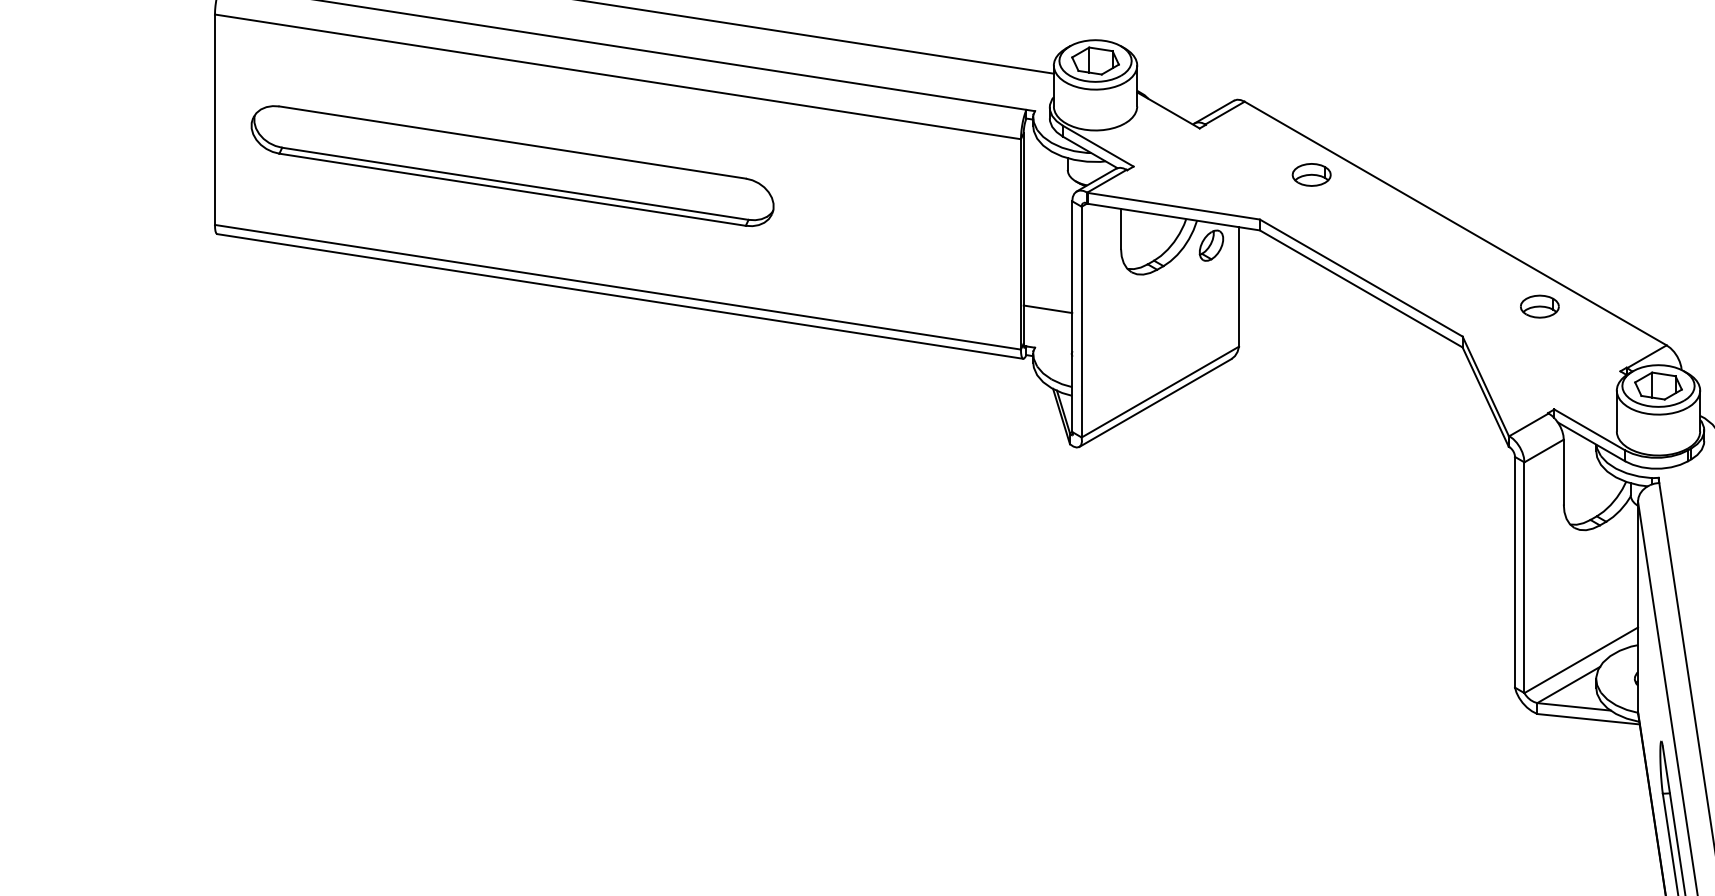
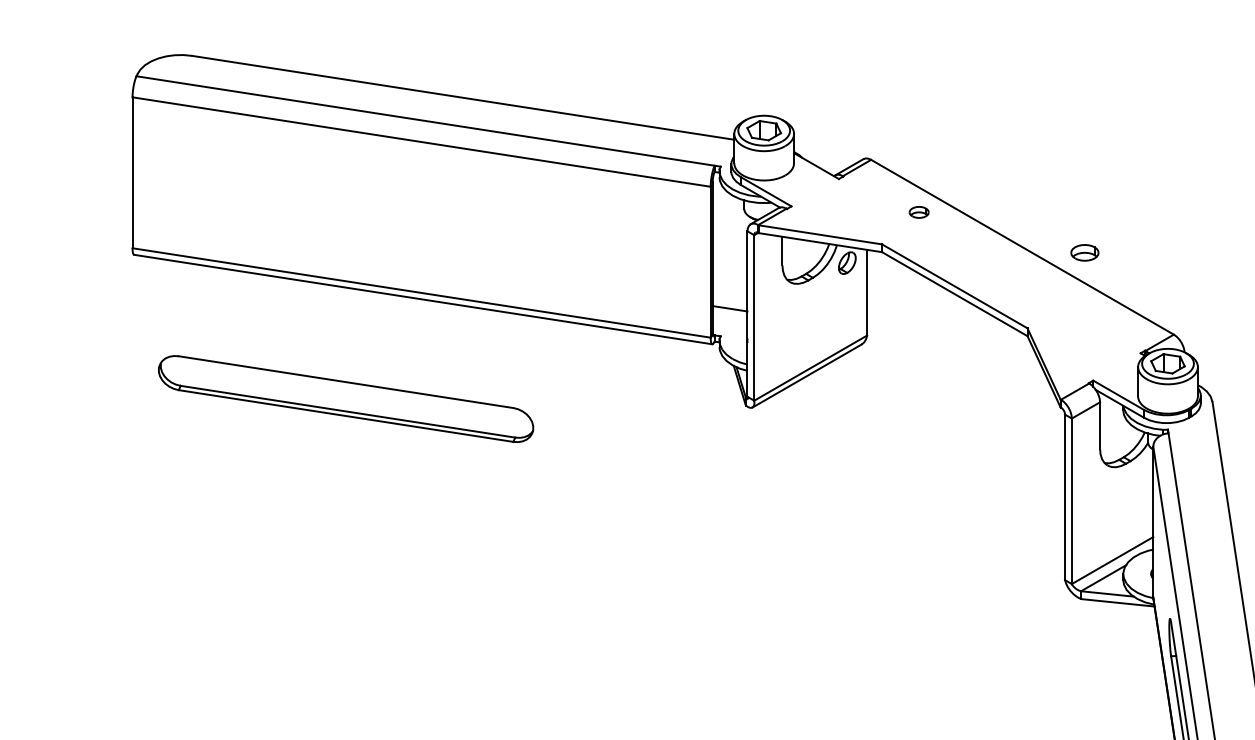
part: (513, 165) -> (346, 398), moved
part: (1310, 175) -> (918, 212), size x0.7
part: (1539, 306) -> (1084, 252), moved

